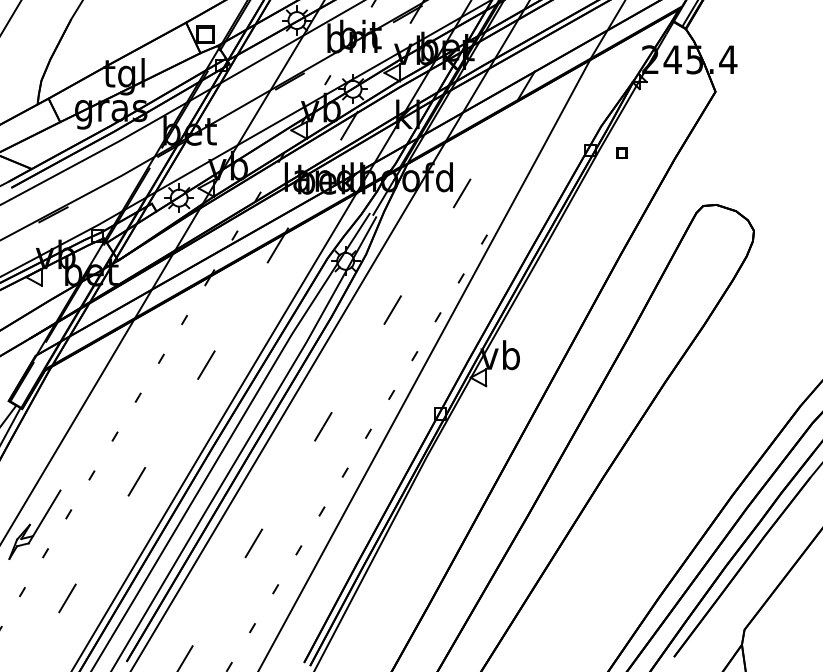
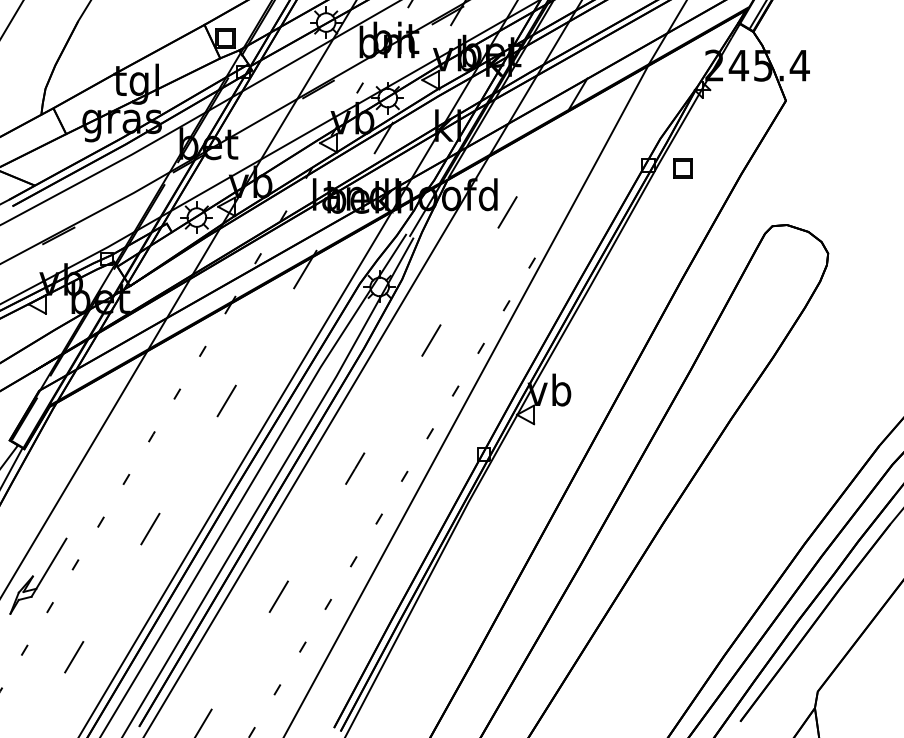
part: (621, 153) -> (682, 168), size x1.67

